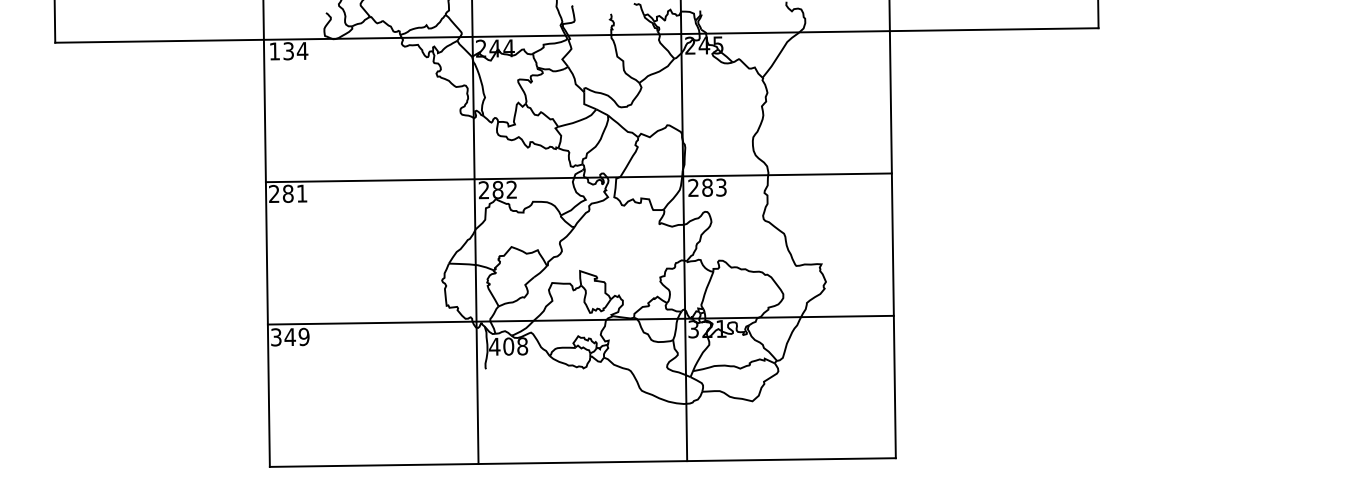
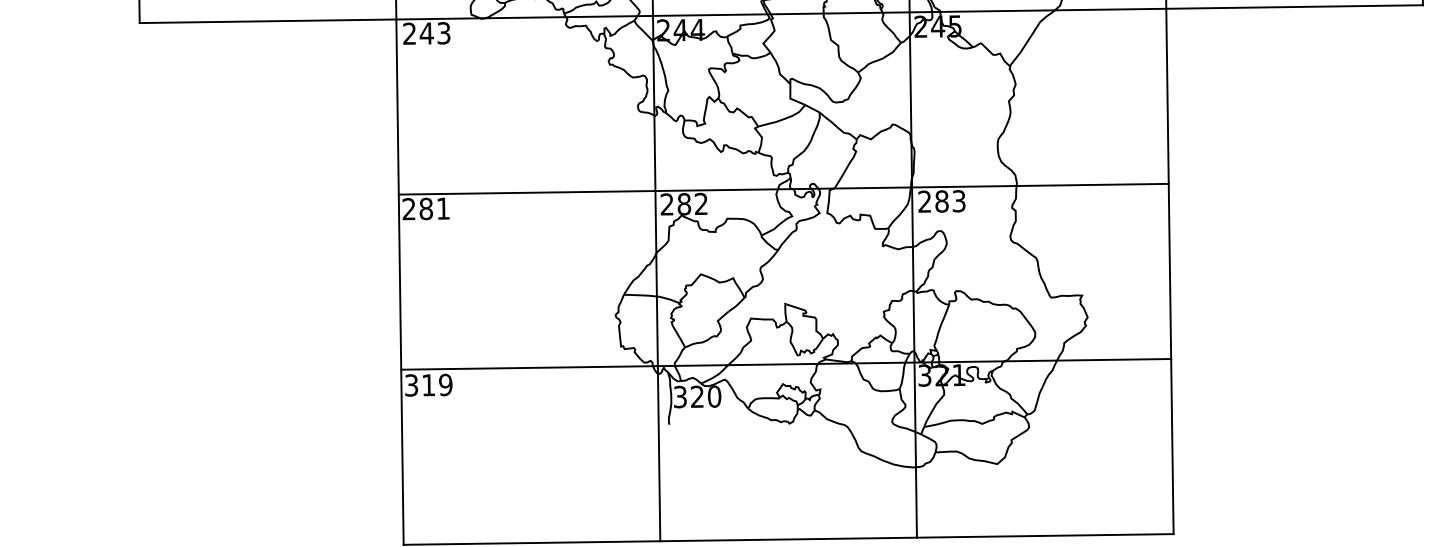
text: (288, 51) -> (426, 33), 134 -> 243
text: (289, 336) -> (427, 384), 349 -> 319
text: (508, 346) -> (697, 396), 408 -> 320

